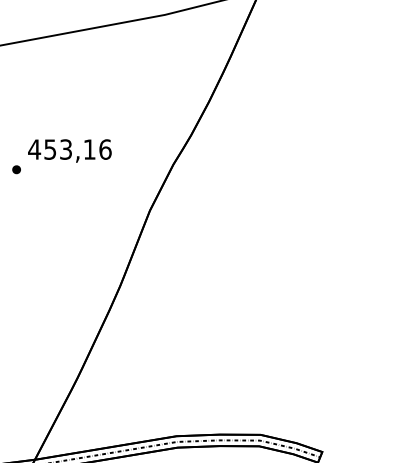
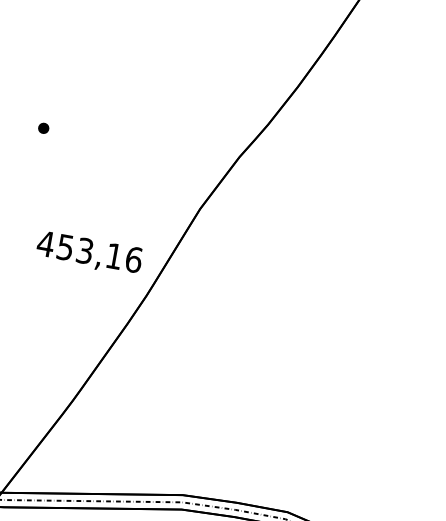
text: (69, 150) -> (89, 252), moved

